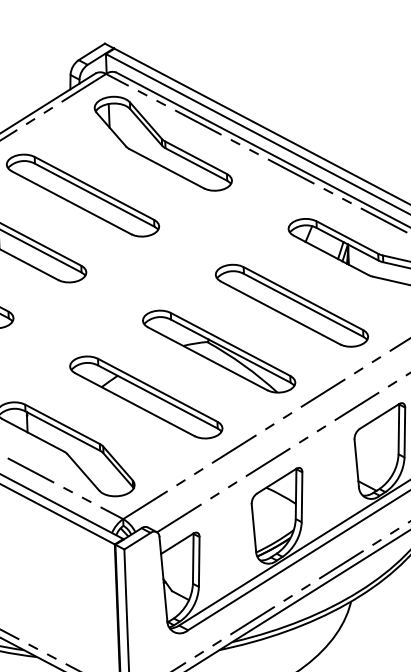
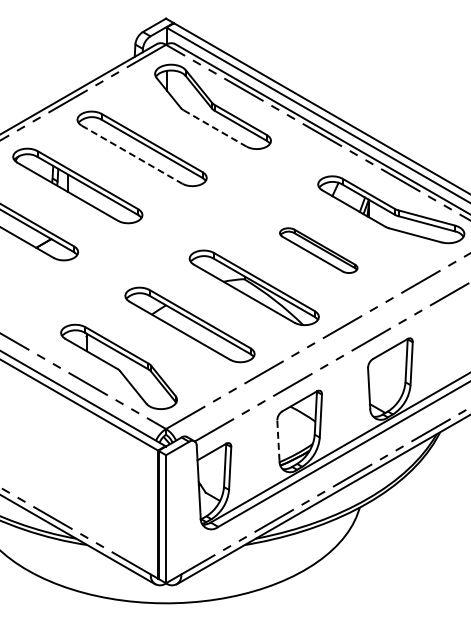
line: (167, 168) -> (215, 128), solid -> dashed
line: (72, 202) -> (132, 154), solid -> dashed
part: (291, 305) -> (318, 250), size x0.6
line: (253, 527) -> (278, 440), solid -> dashed

